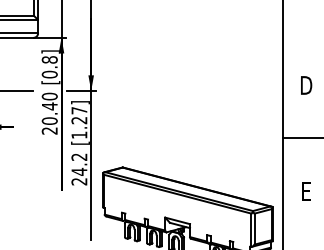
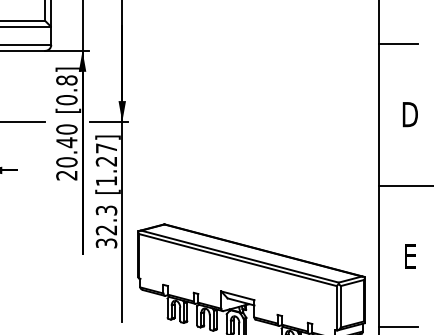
line: (296, 32) -> (397, 43), added
text: (79, 169) -> (106, 226), 24.2 -> 32.3
line: (296, 244) -> (397, 327), added

